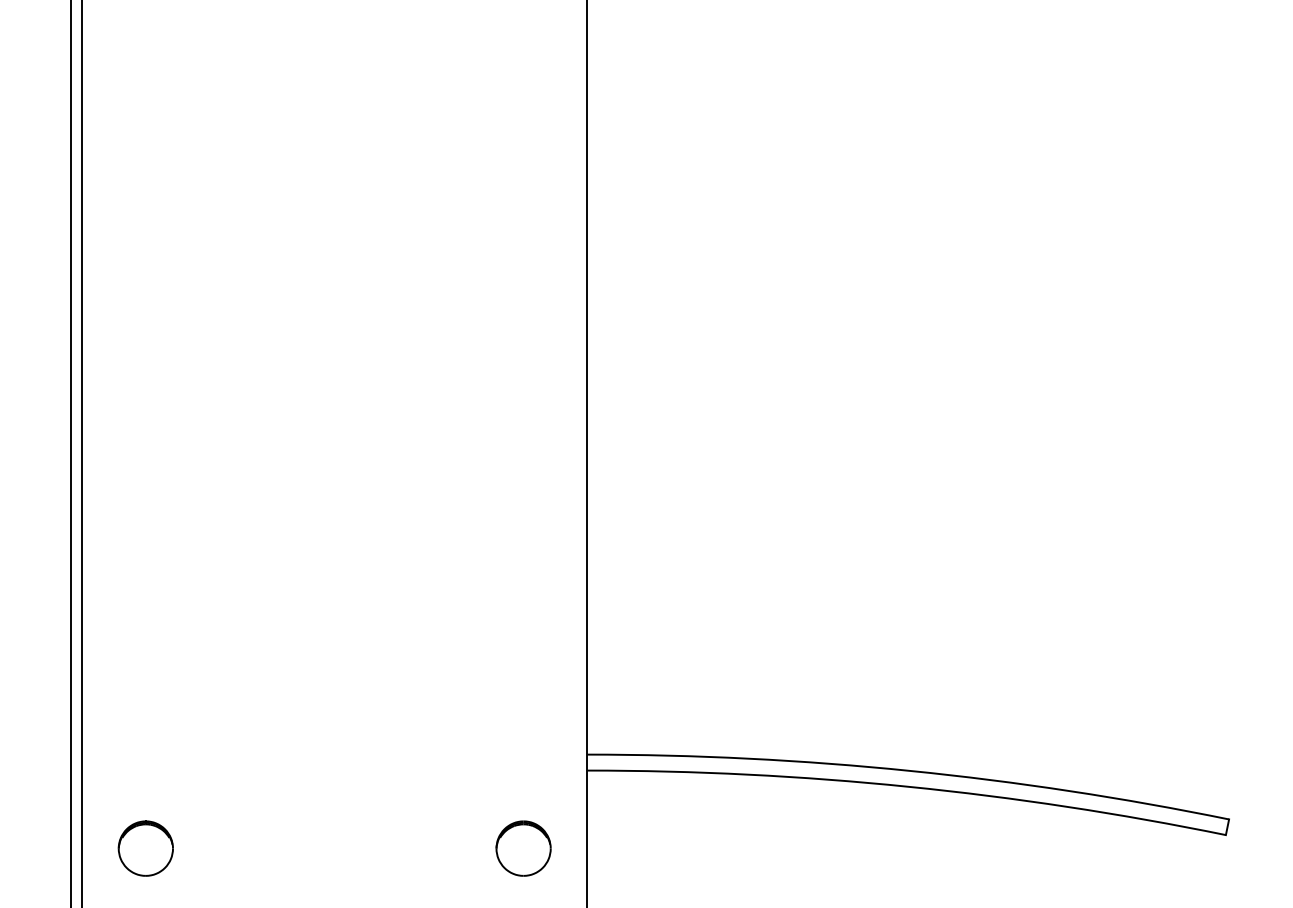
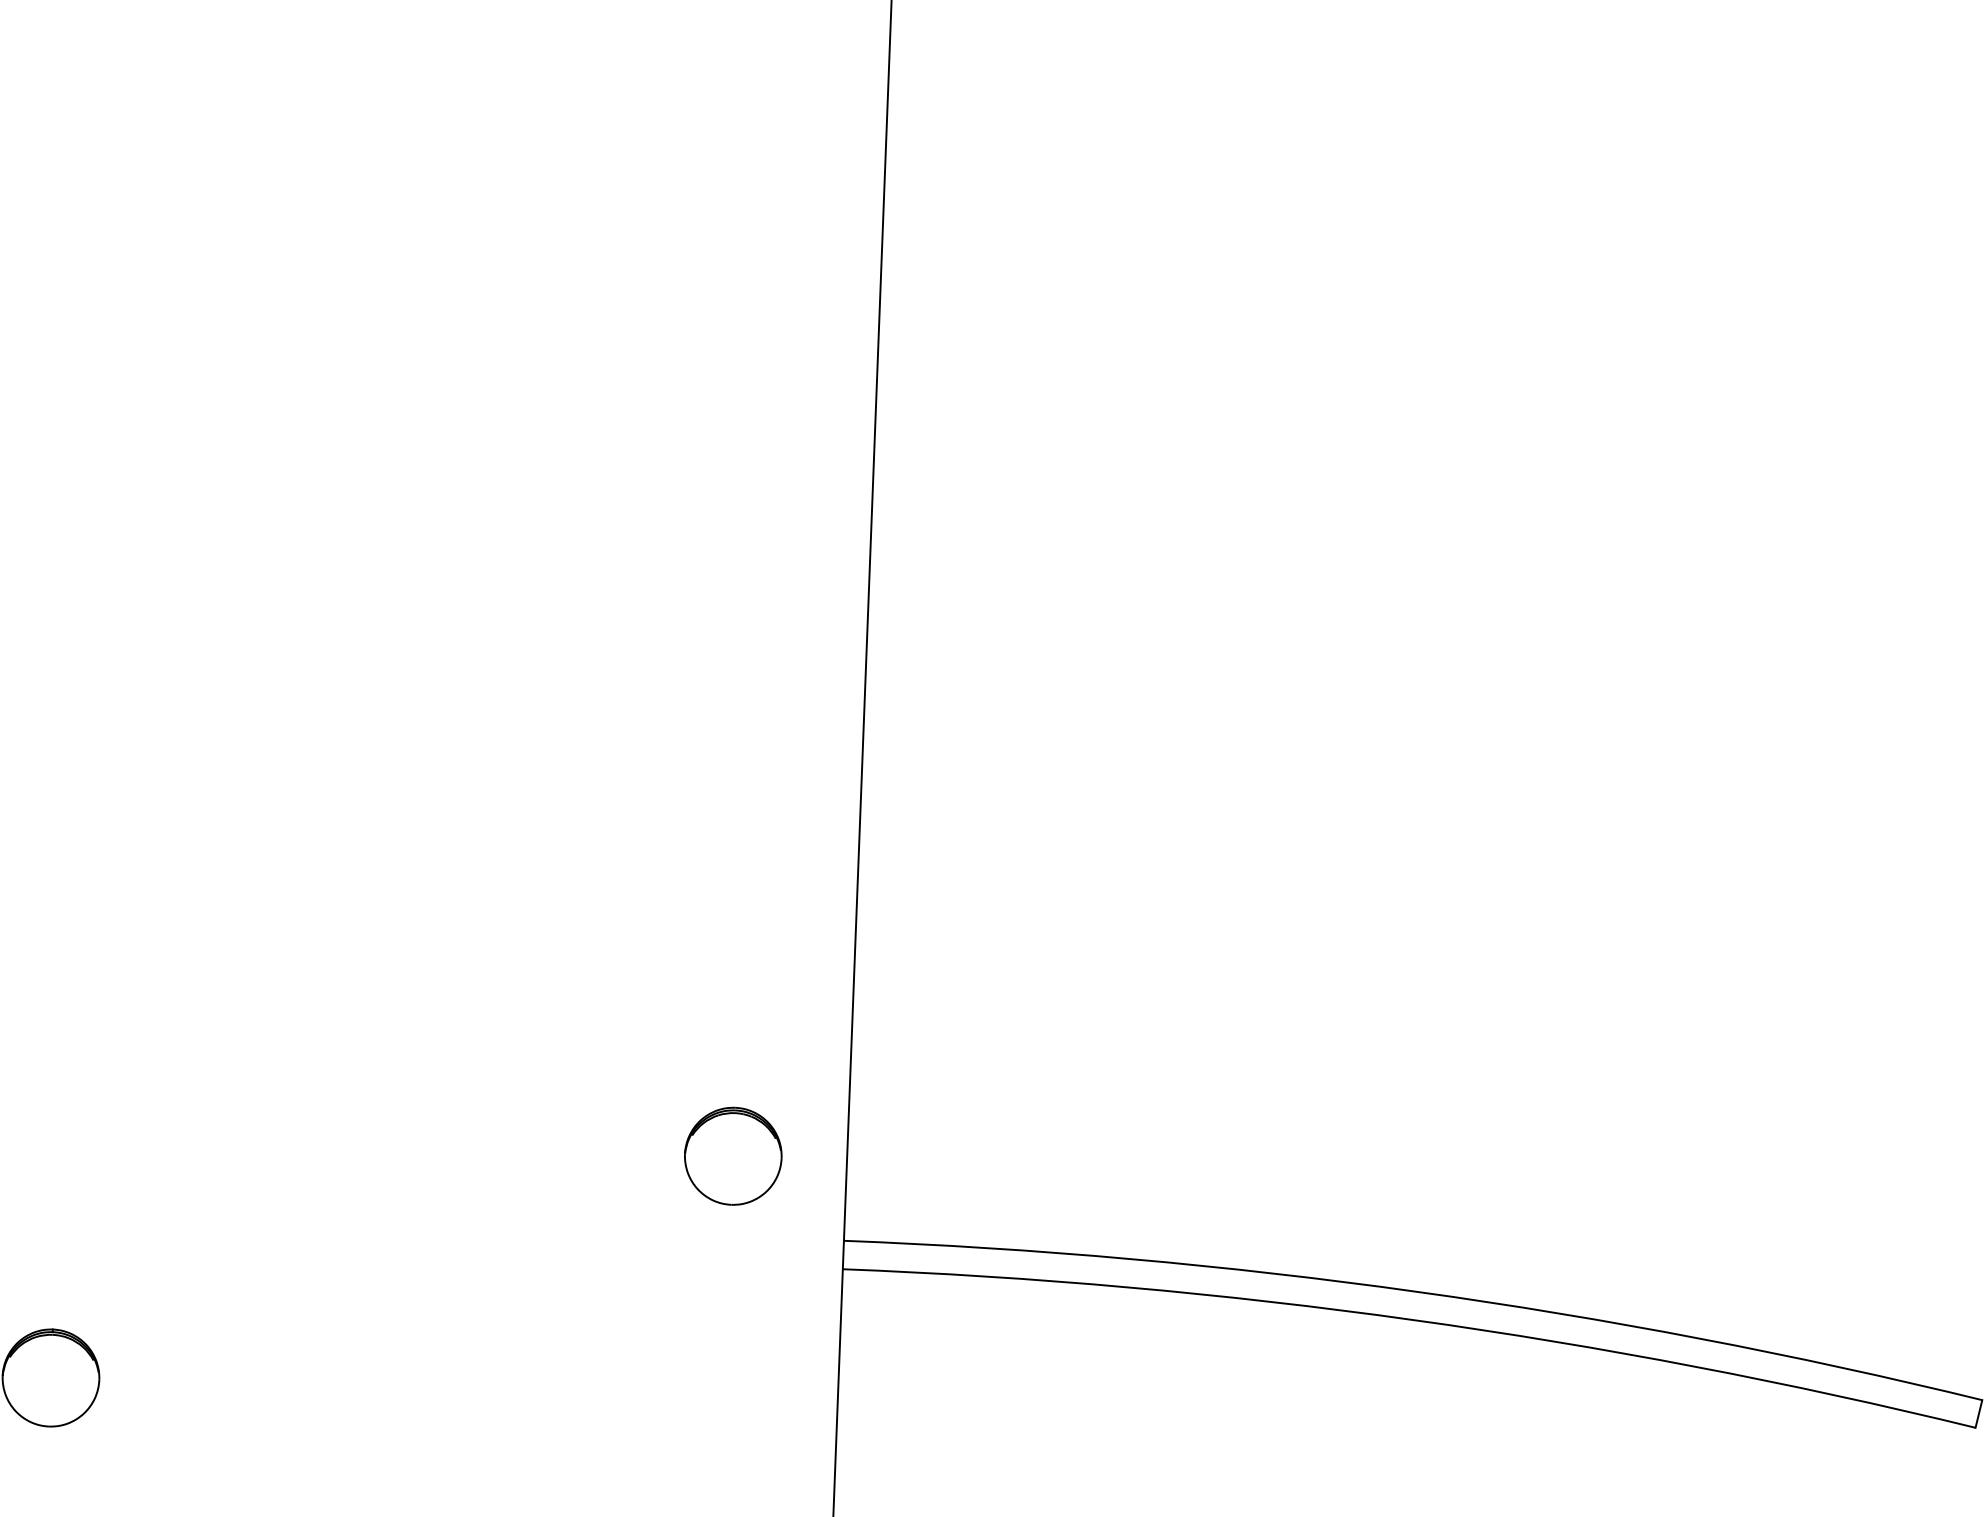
part: (523, 848) -> (733, 1156), moved

